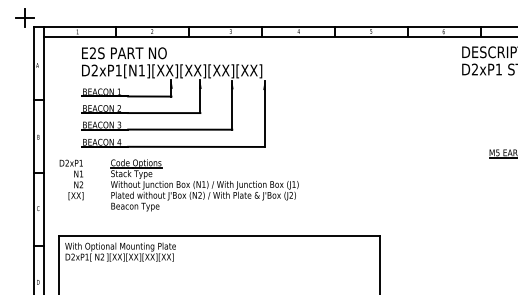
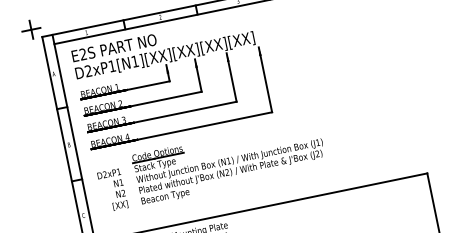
part: (173, 97) -> (171, 81), moved
text: (71, 179) -> (112, 189), moved
part: (204, 185) -> (229, 161), moved

